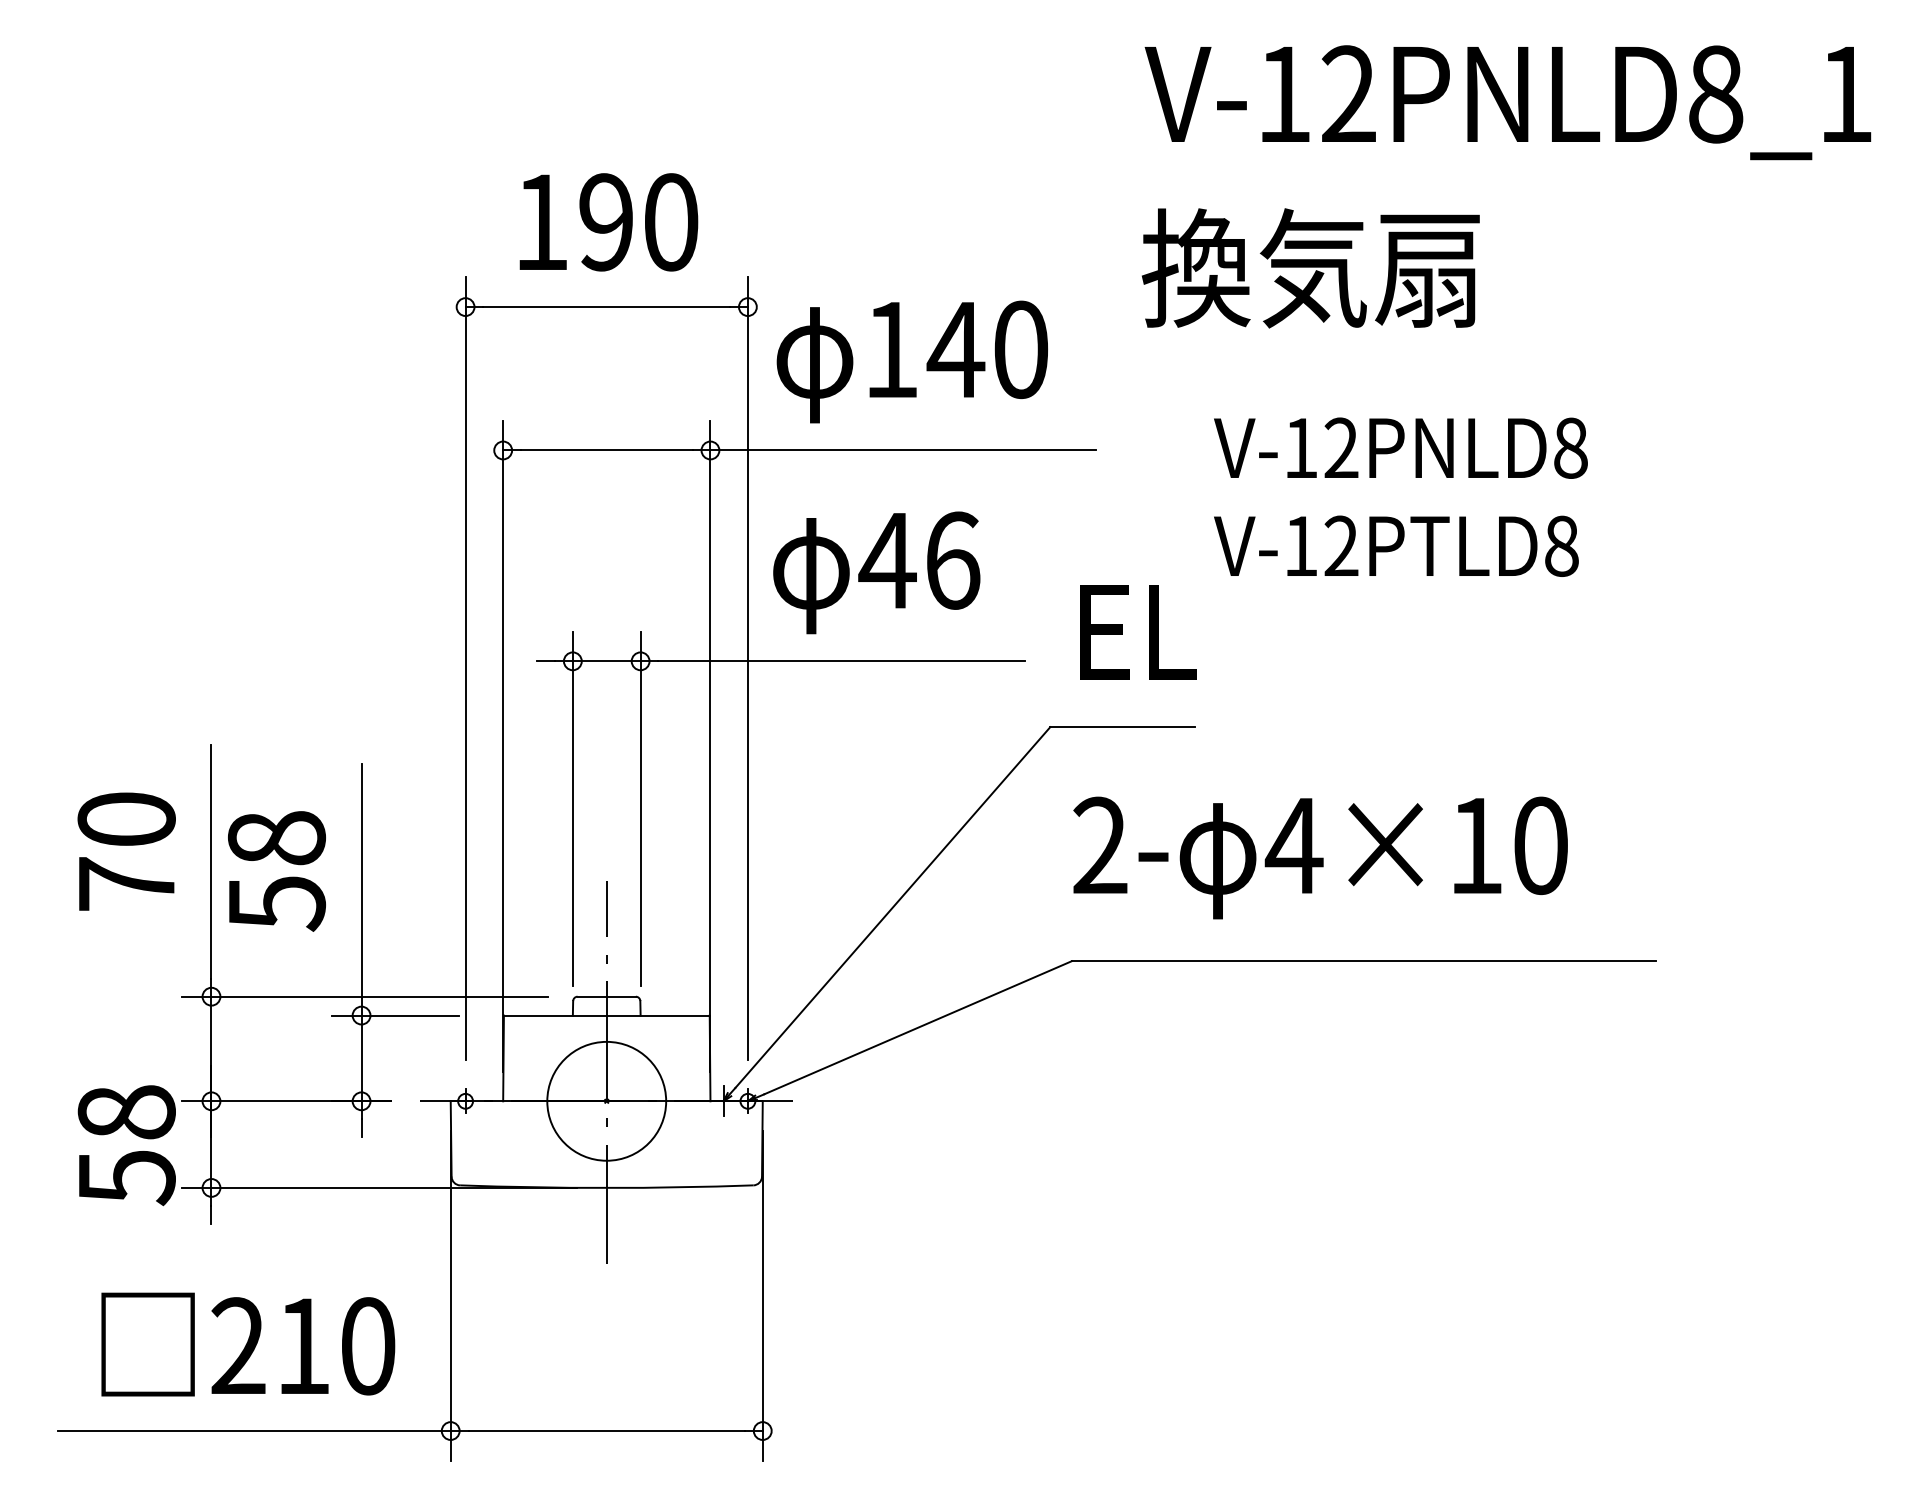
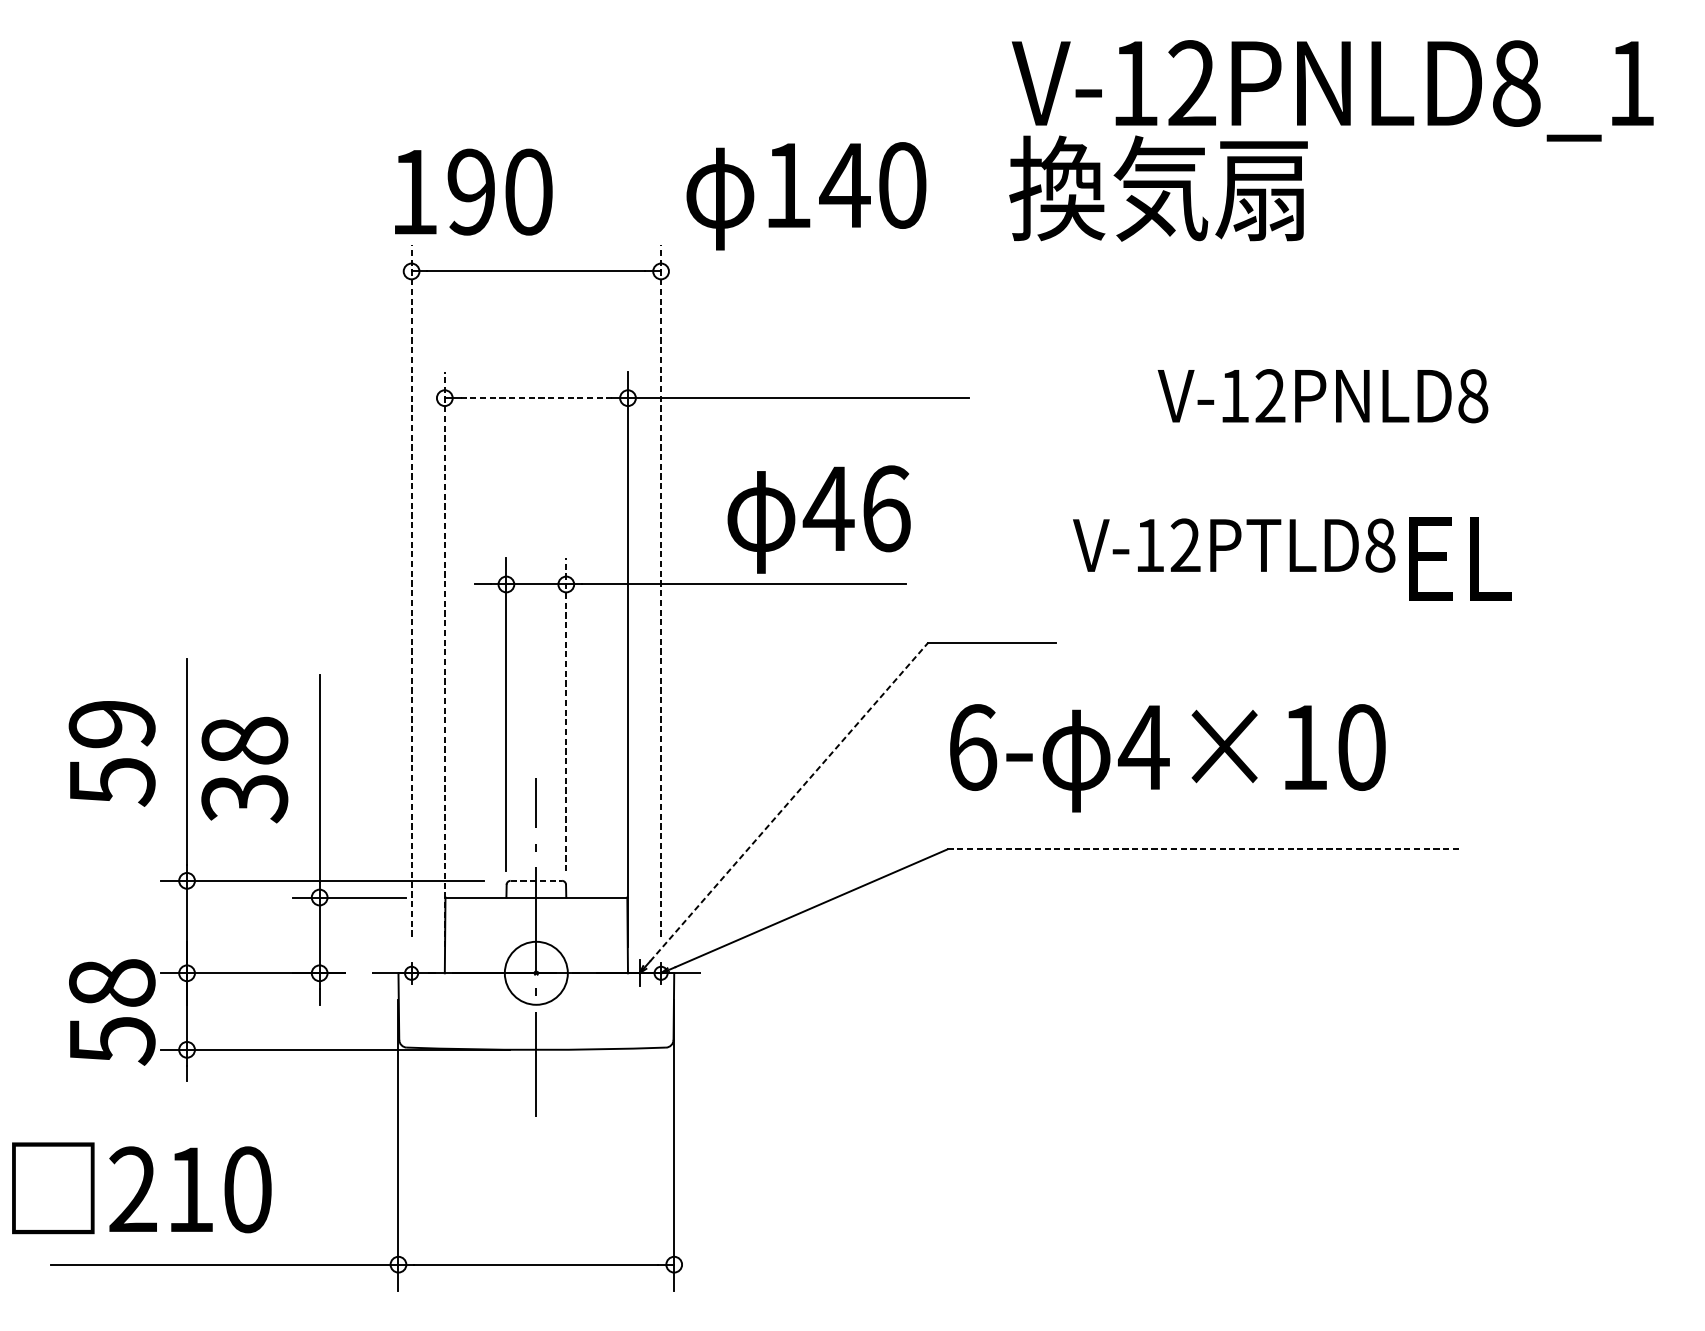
text: (608, 222) -> (473, 192), moved
text: (1310, 268) -> (1158, 188), moved
text: (911, 361) -> (805, 195), moved
text: (1400, 447) -> (1322, 395), moved
line: (606, 450) -> (536, 398), solid -> dashed
text: (1396, 545) -> (1234, 544), moved
text: (876, 572) -> (818, 519), moved
text: (1138, 632) -> (1460, 559), moved
line: (465, 668) -> (411, 590), solid -> dashed
line: (747, 668) -> (660, 590), solid -> dashed
line: (503, 745) -> (445, 658), solid -> dashed
line: (640, 808) -> (566, 714), solid -> dashed
text: (1100, 845) -> (972, 747), 2- -> 6-
text: (126, 852) -> (111, 753), 70 -> 59
text: (276, 903) -> (244, 798), 58 -> 38
line: (893, 907) -> (789, 802), solid -> dashed
line: (1363, 961) -> (1205, 849), solid -> dashed
line: (607, 996) -> (537, 880), solid -> dashed
circle: (606, 1100) -> (536, 972), size x0.6
text: (248, 1344) -> (142, 1188), moved

